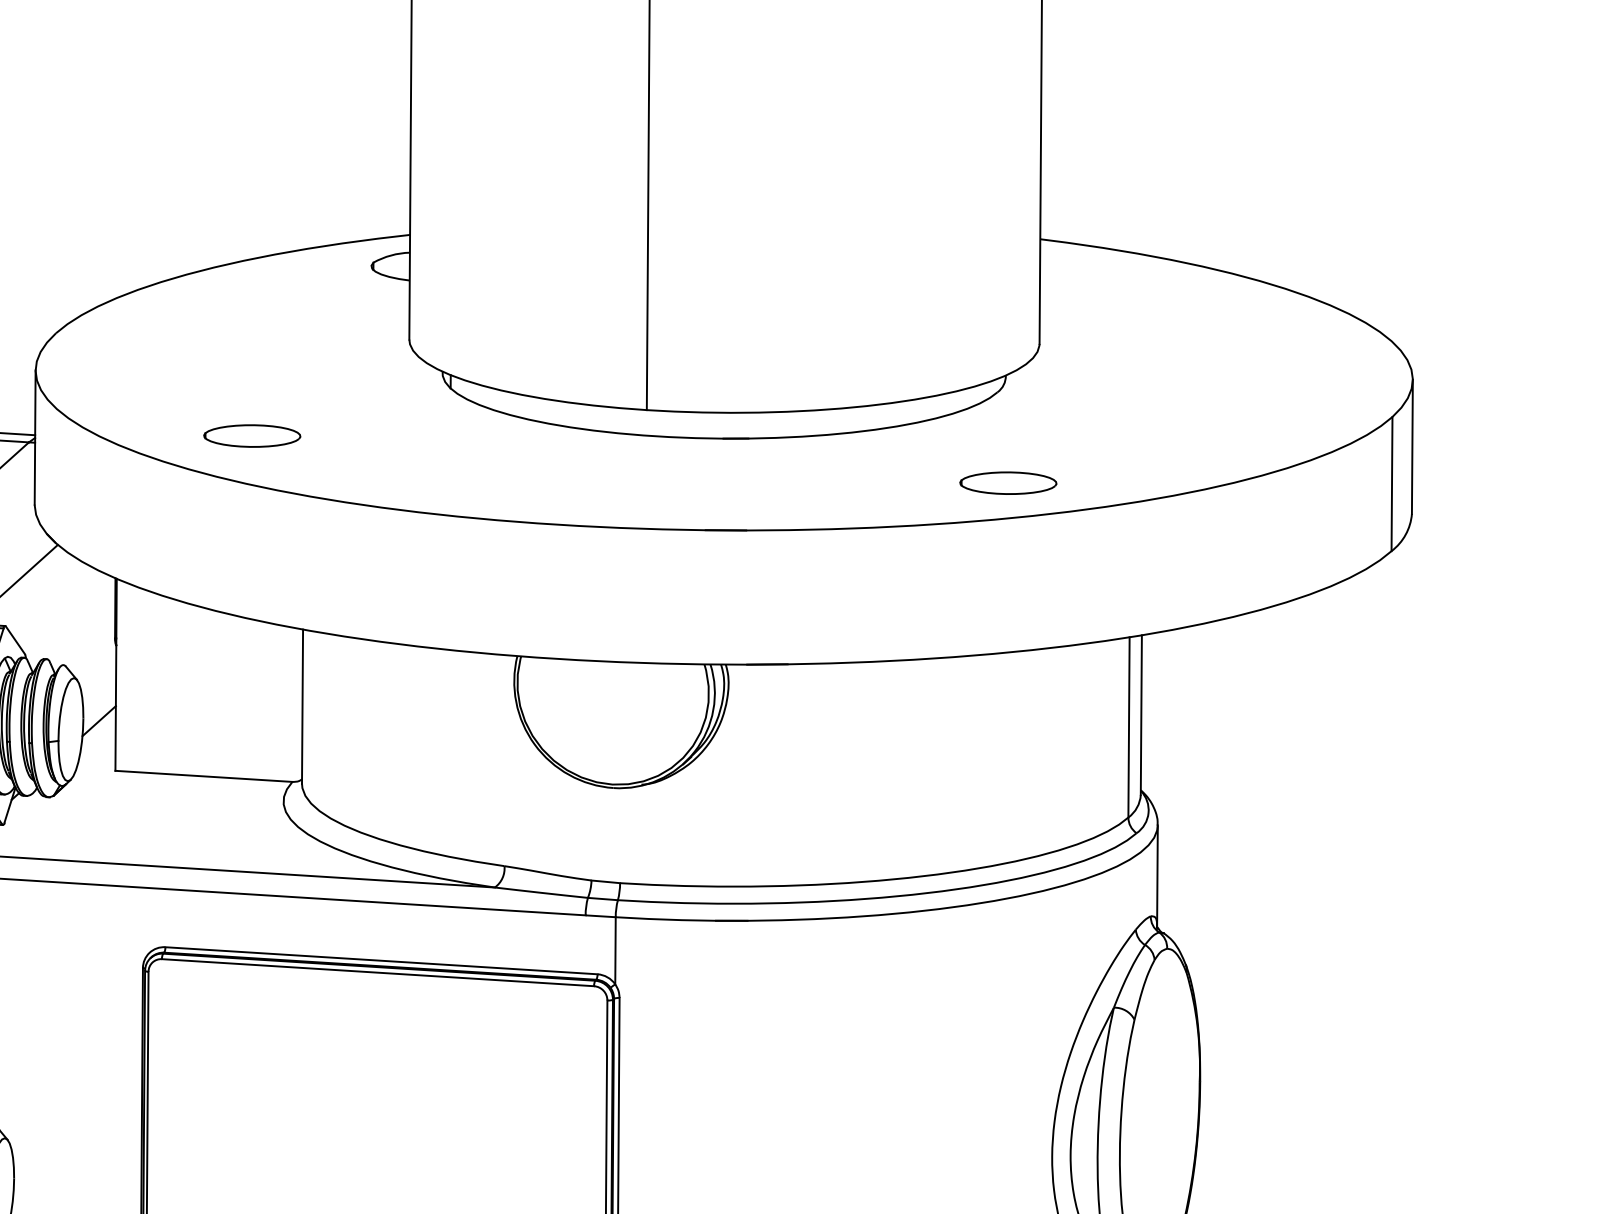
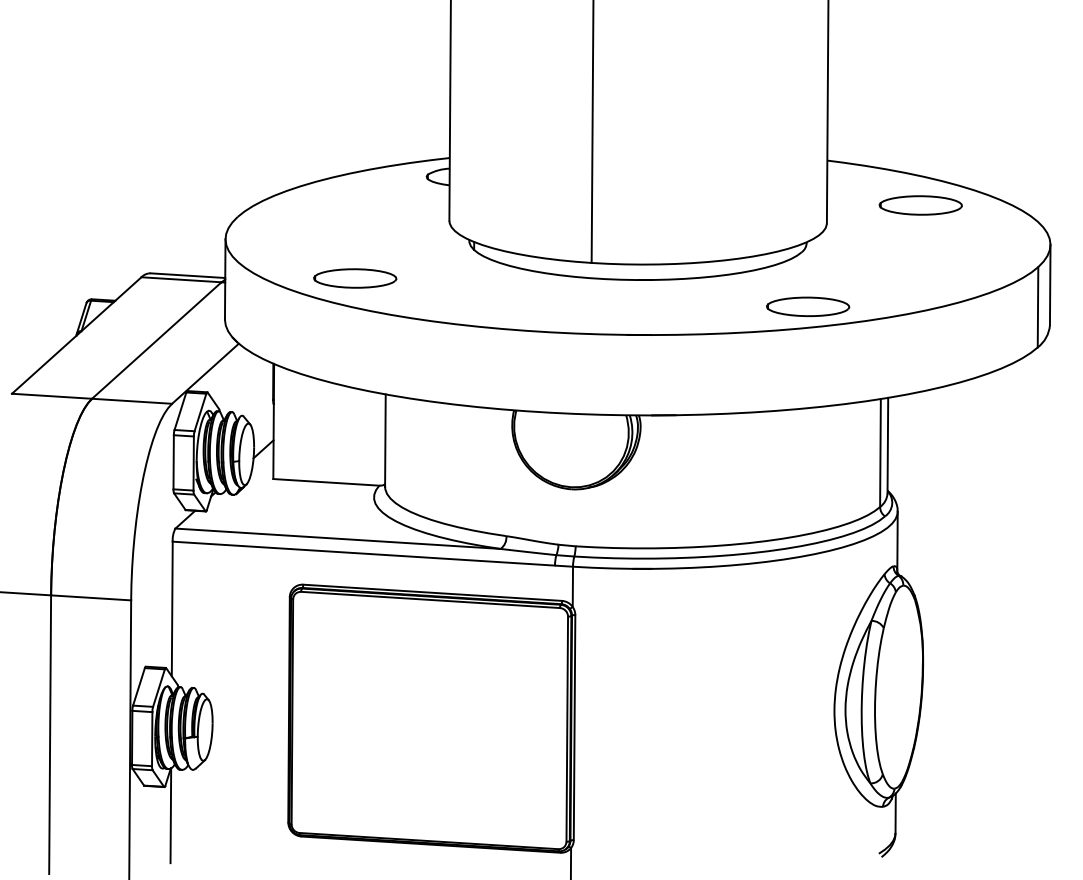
part: (1195, 314) -> (920, 205), added
part: (252, 436) -> (355, 278), size x1.43
part: (1008, 482) -> (808, 306), size x1.43

